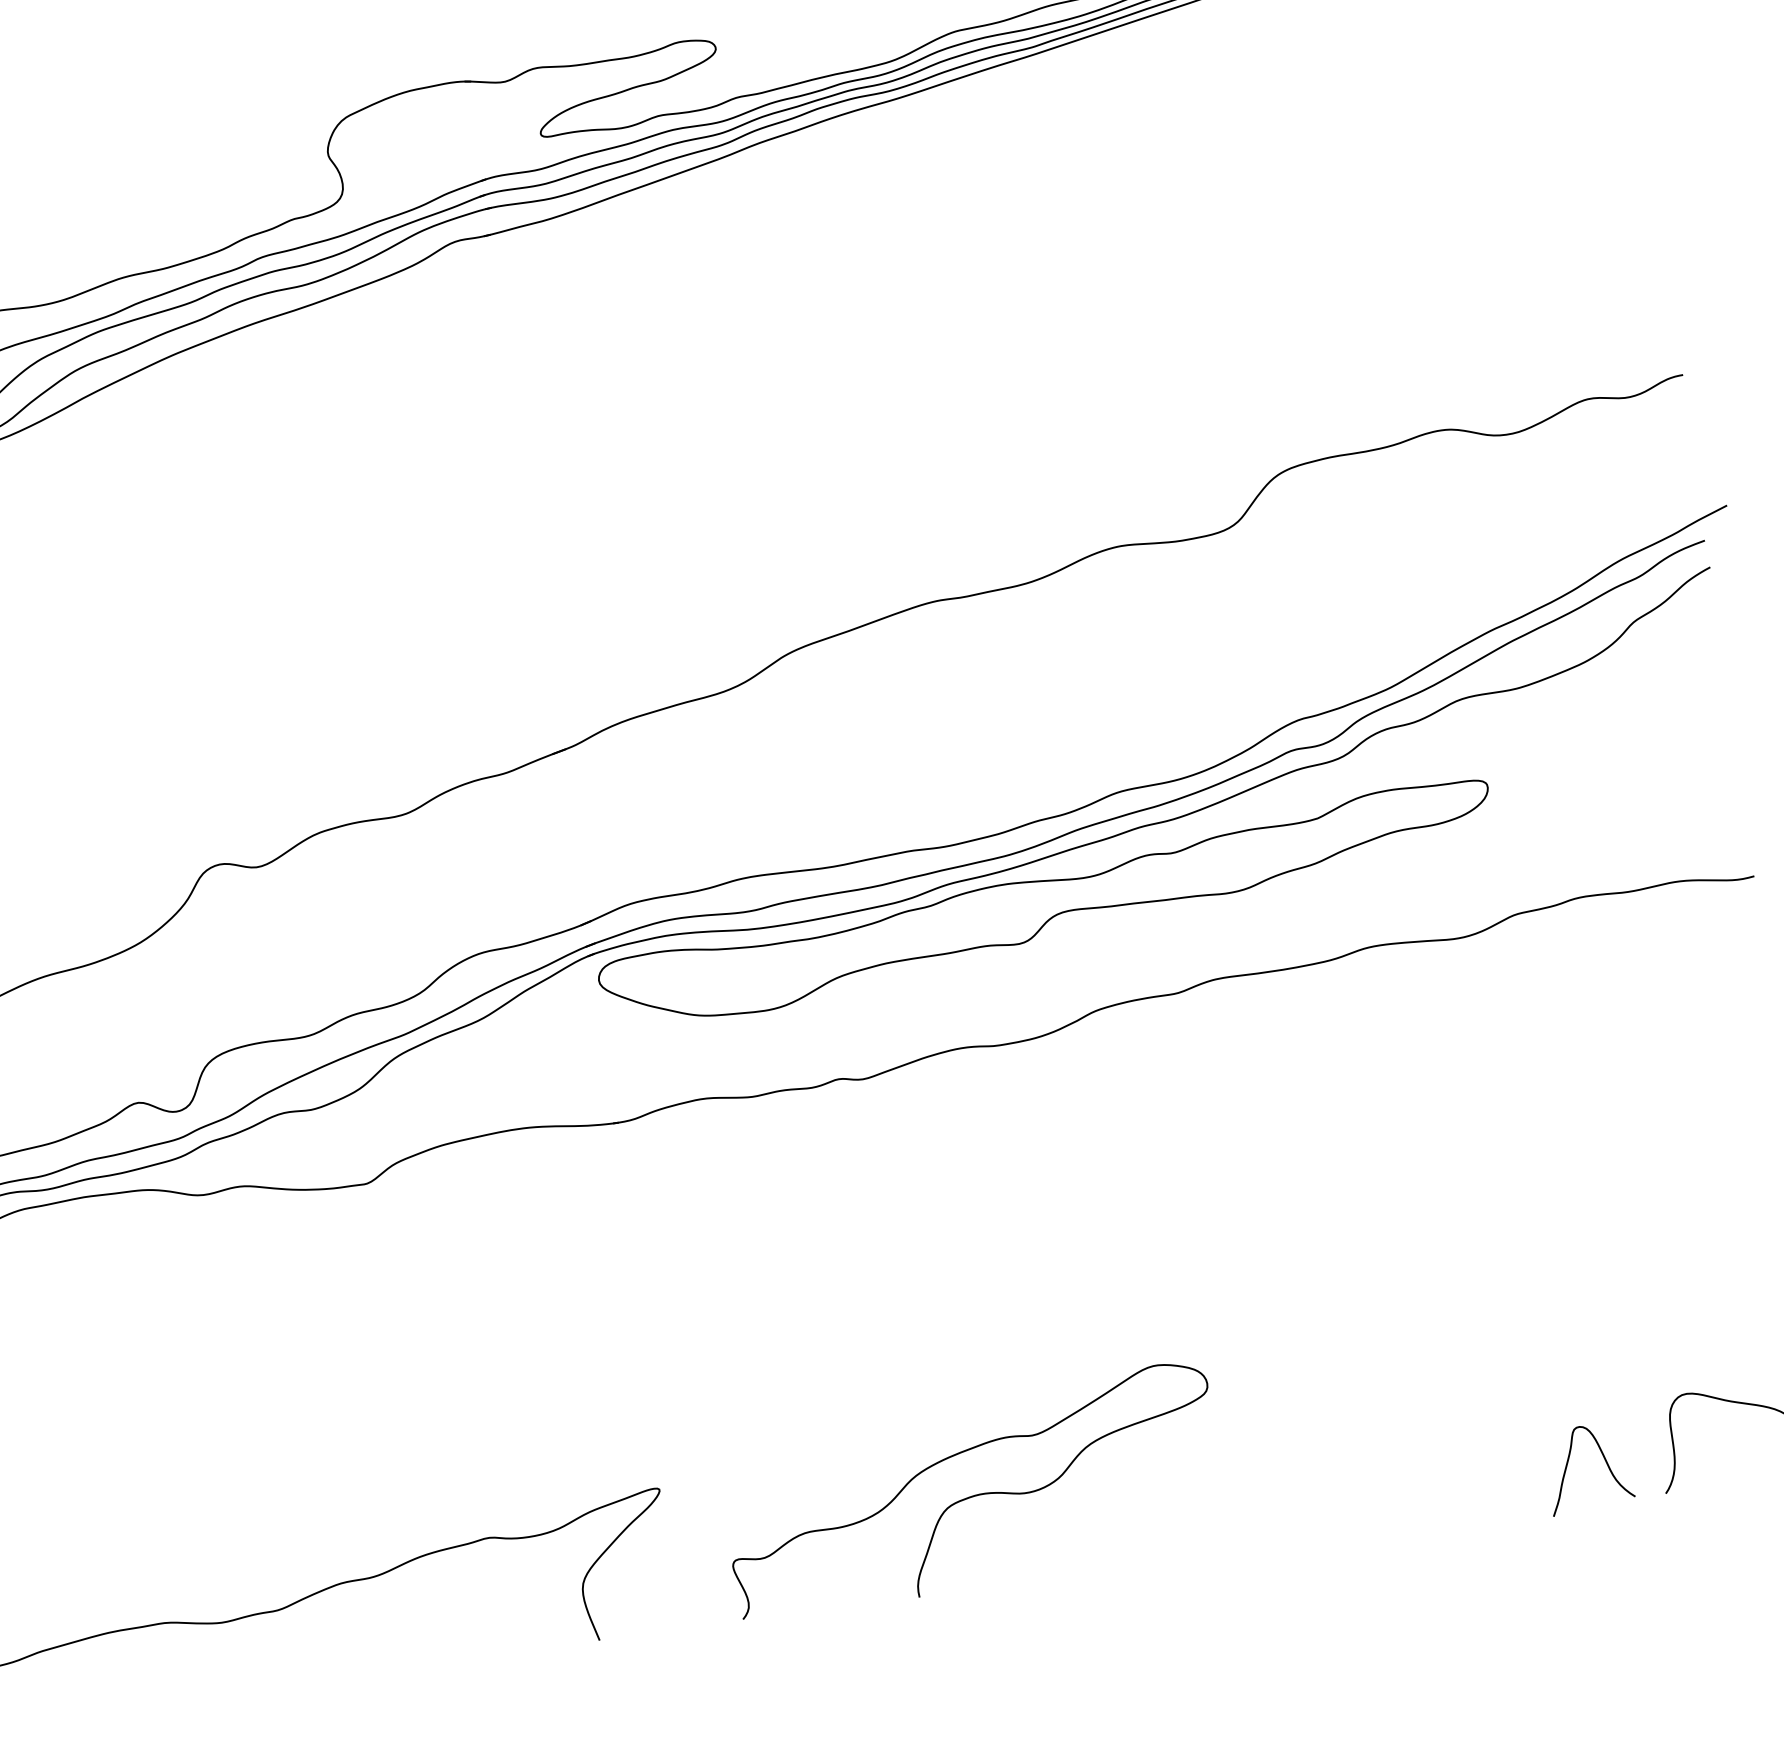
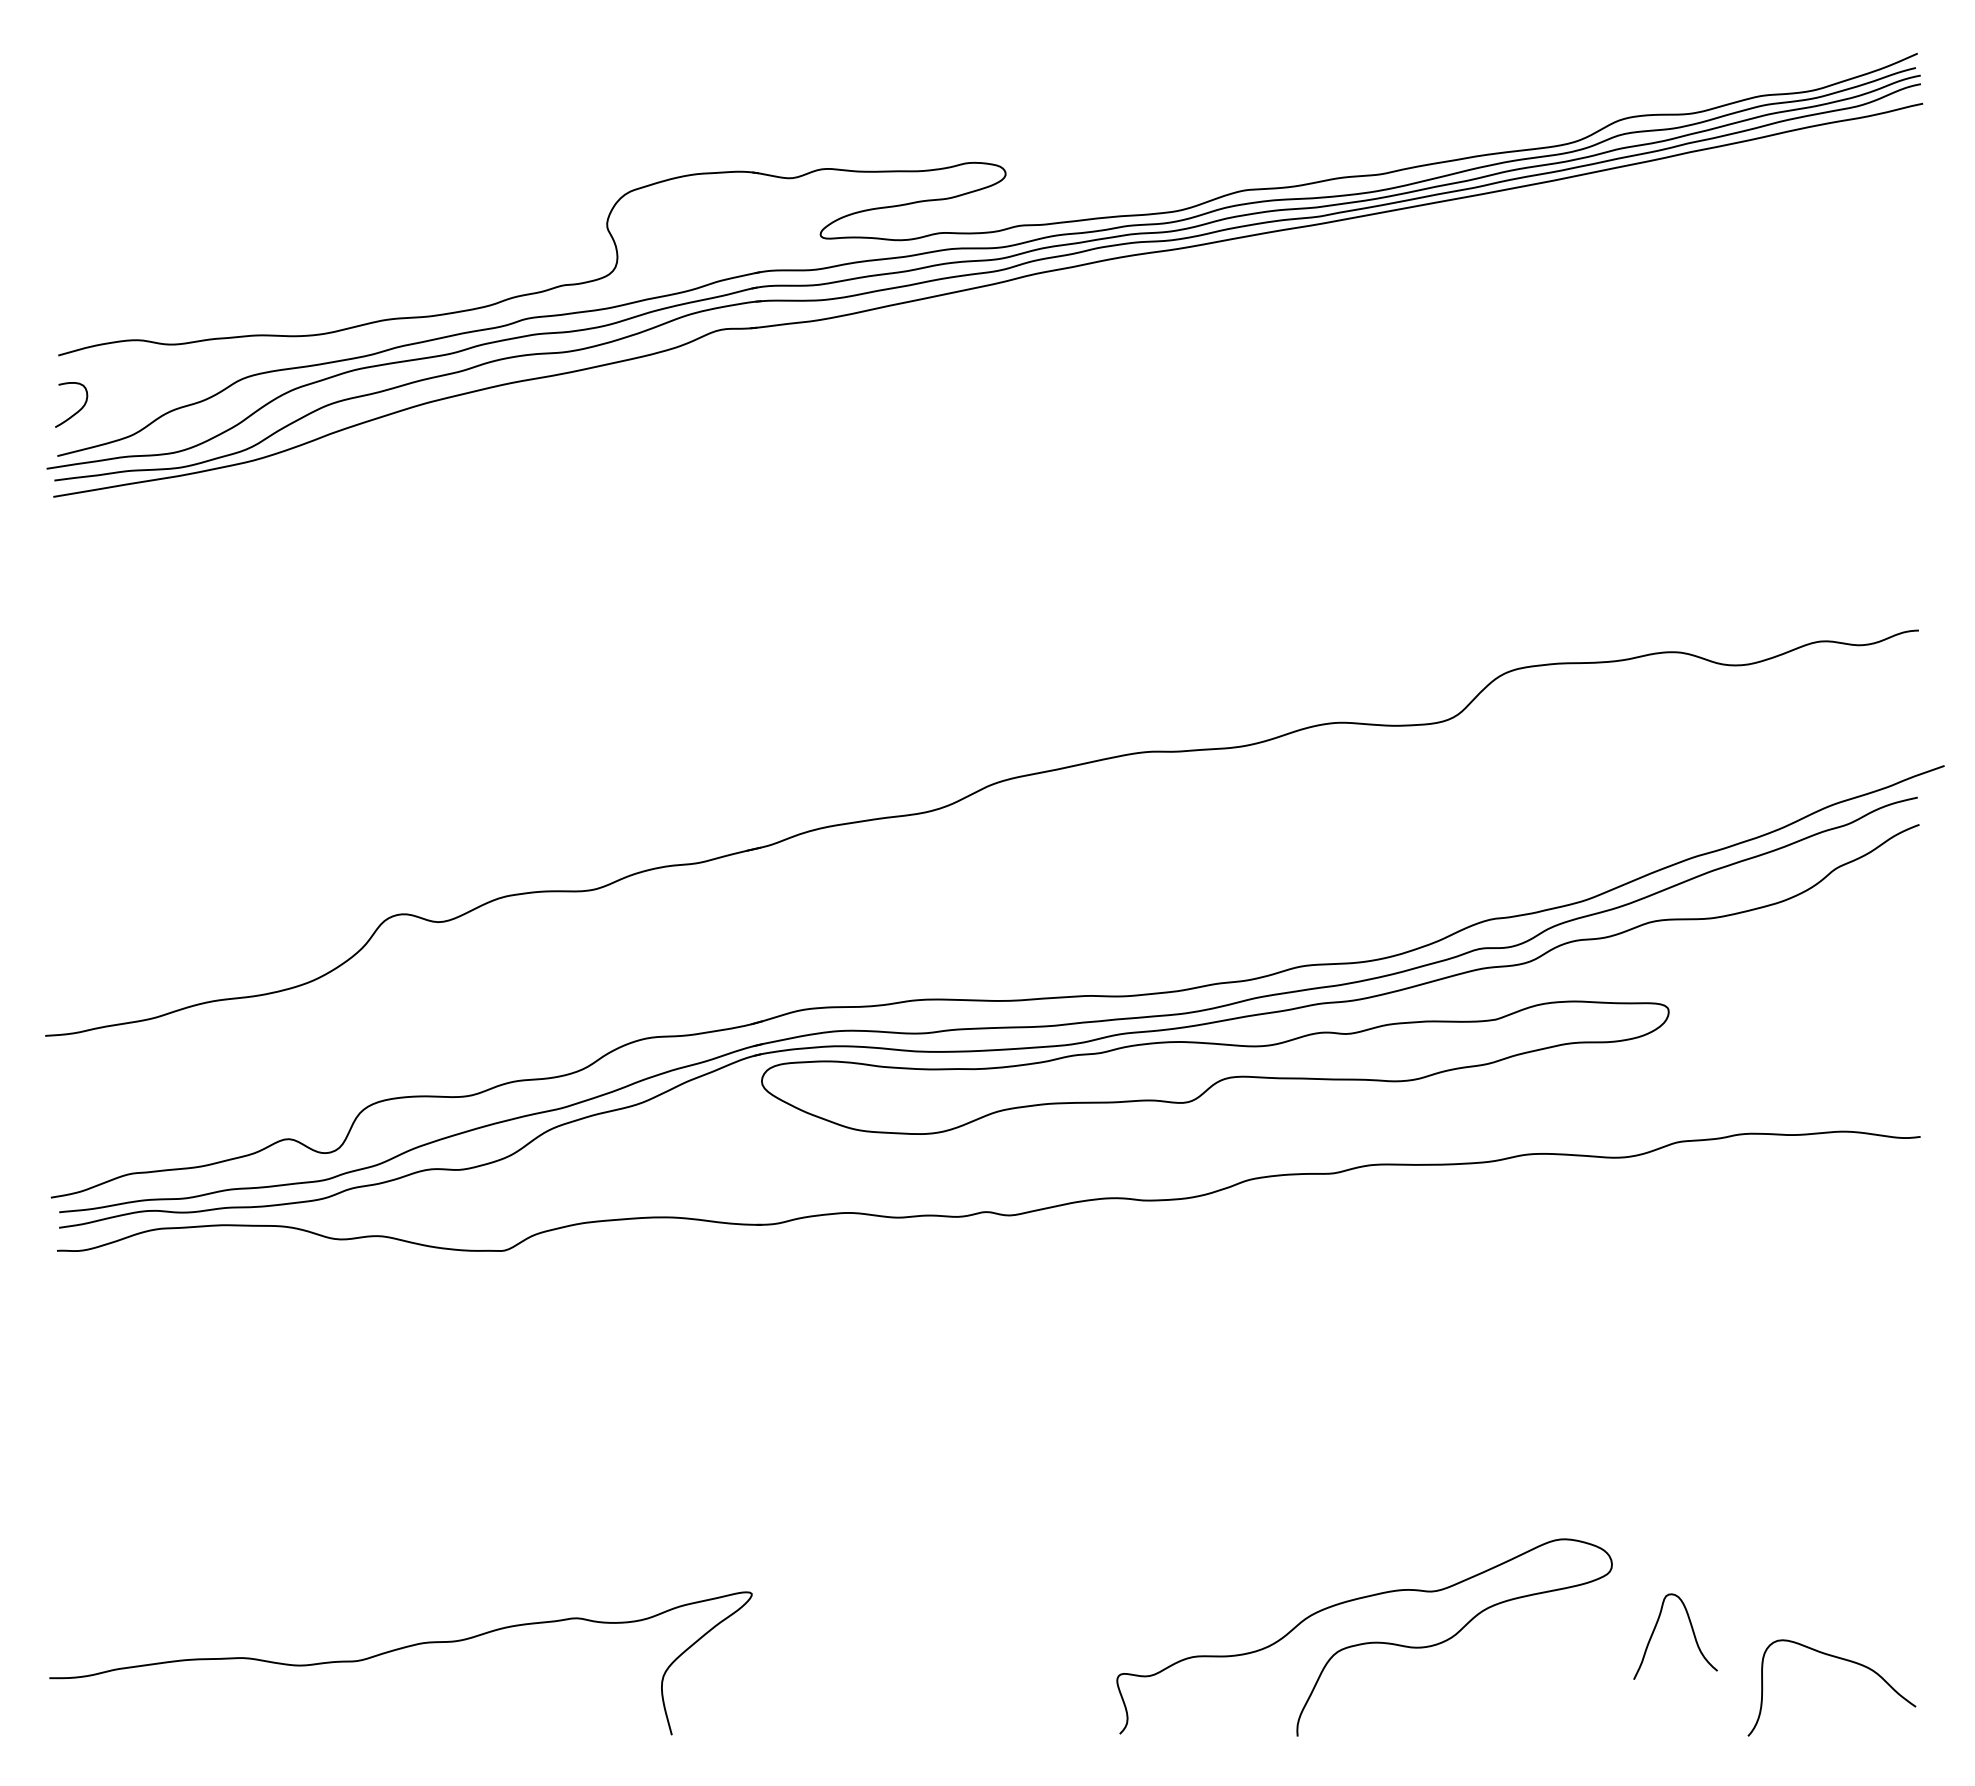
curve: (1603, 1459) -> (1691, 1629), moved
curve: (972, 1495) -> (1364, 1642), moved

